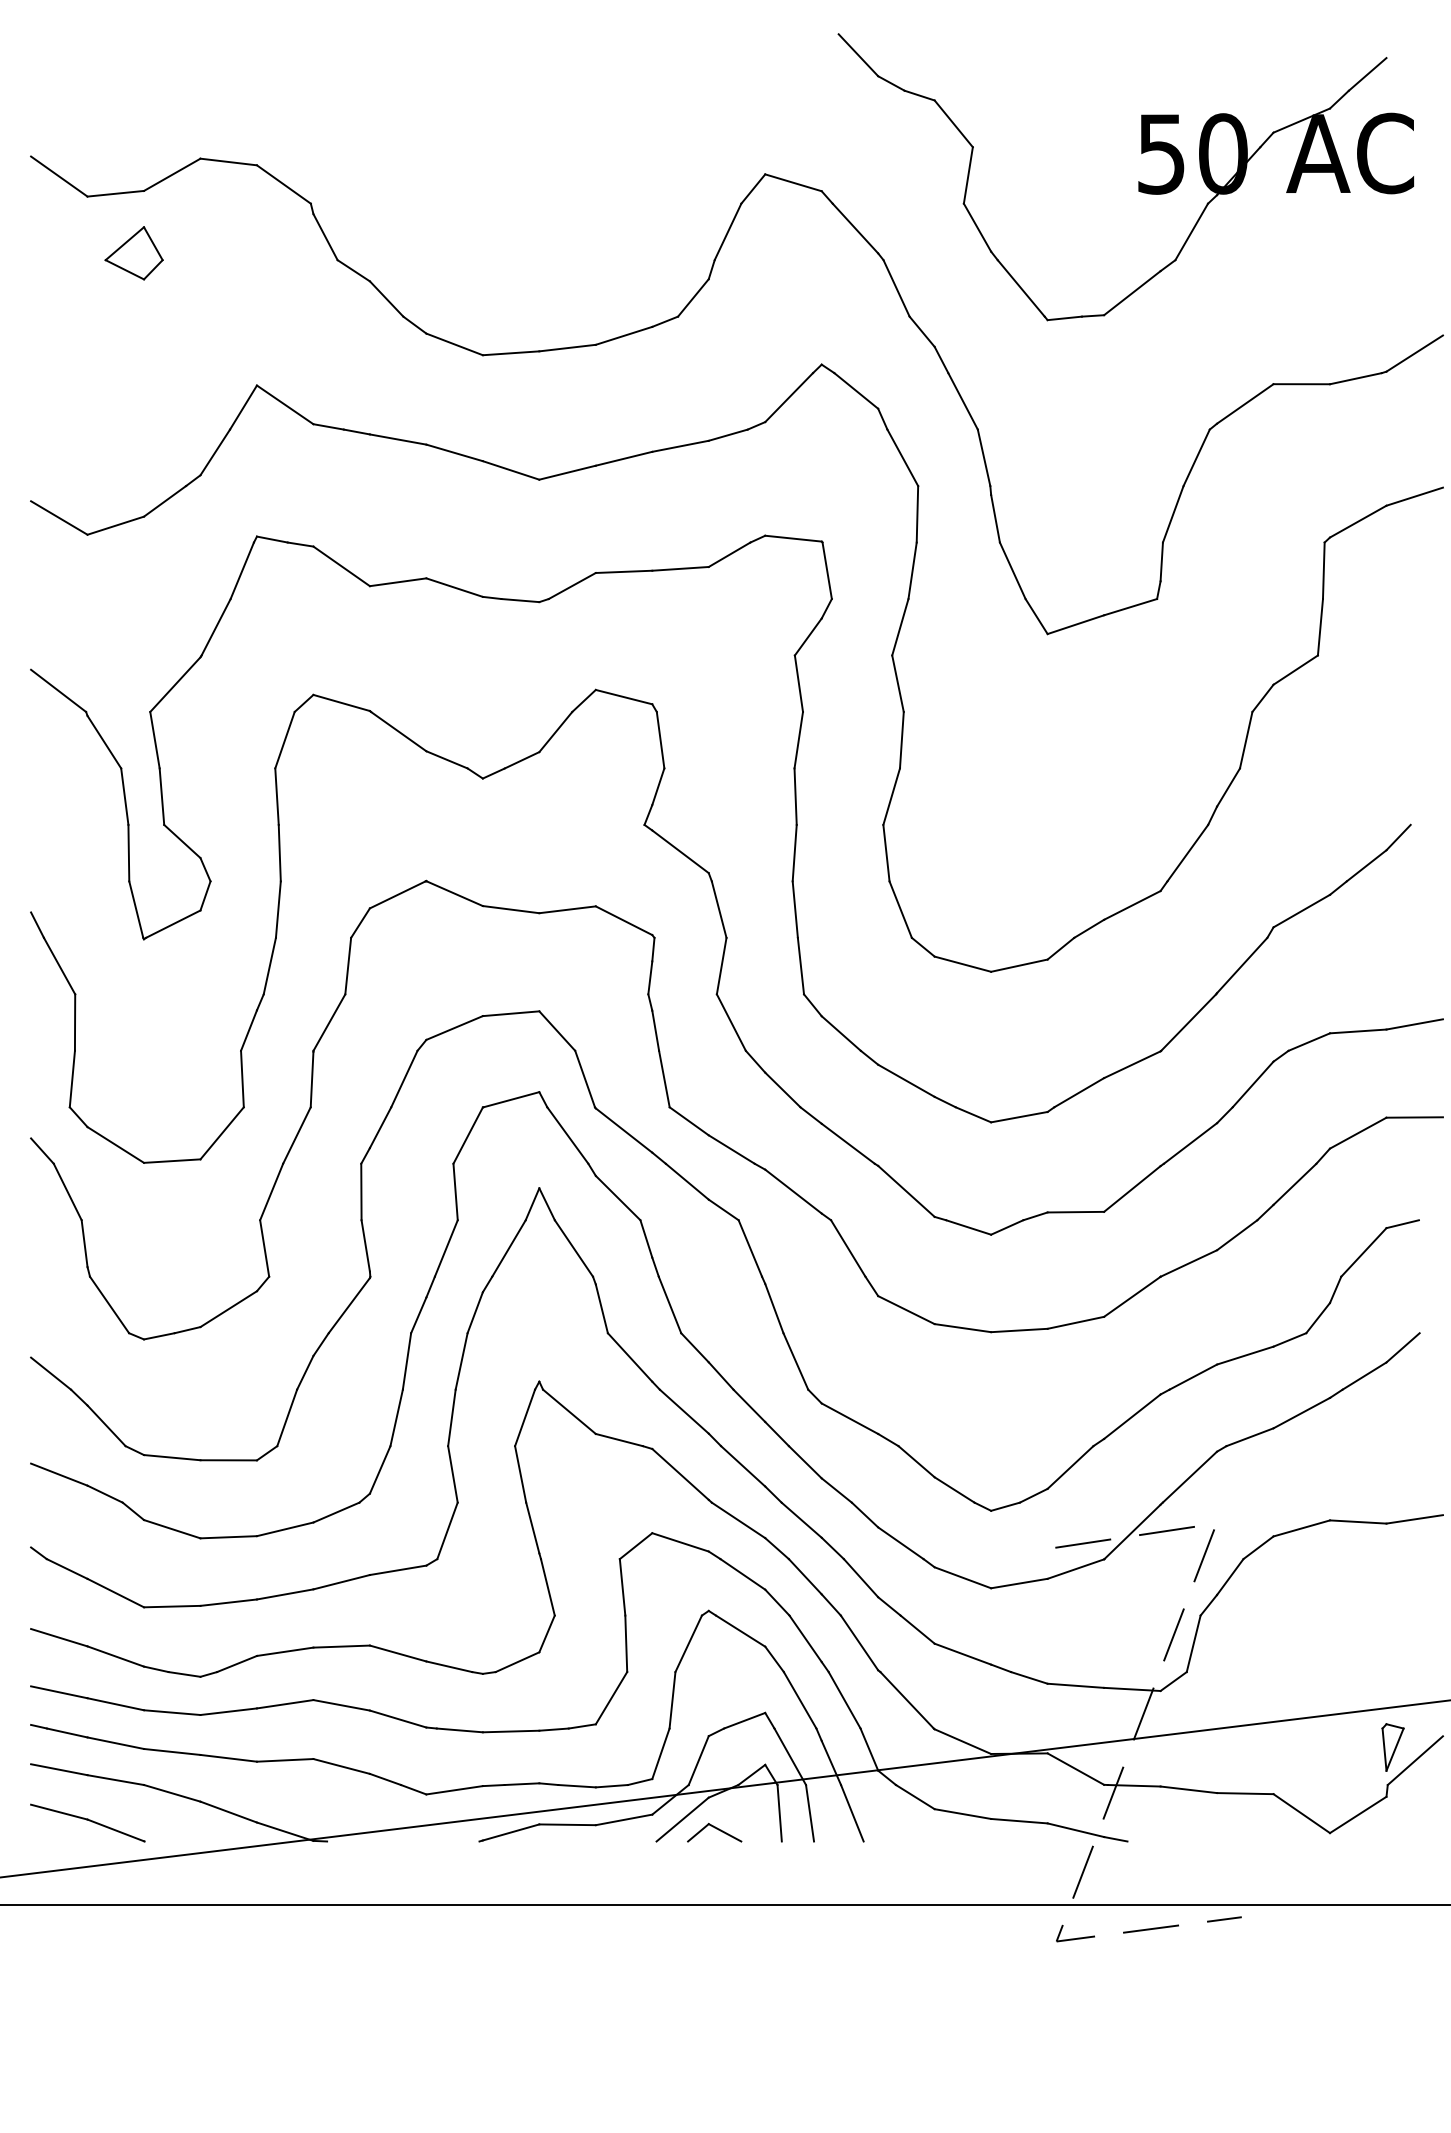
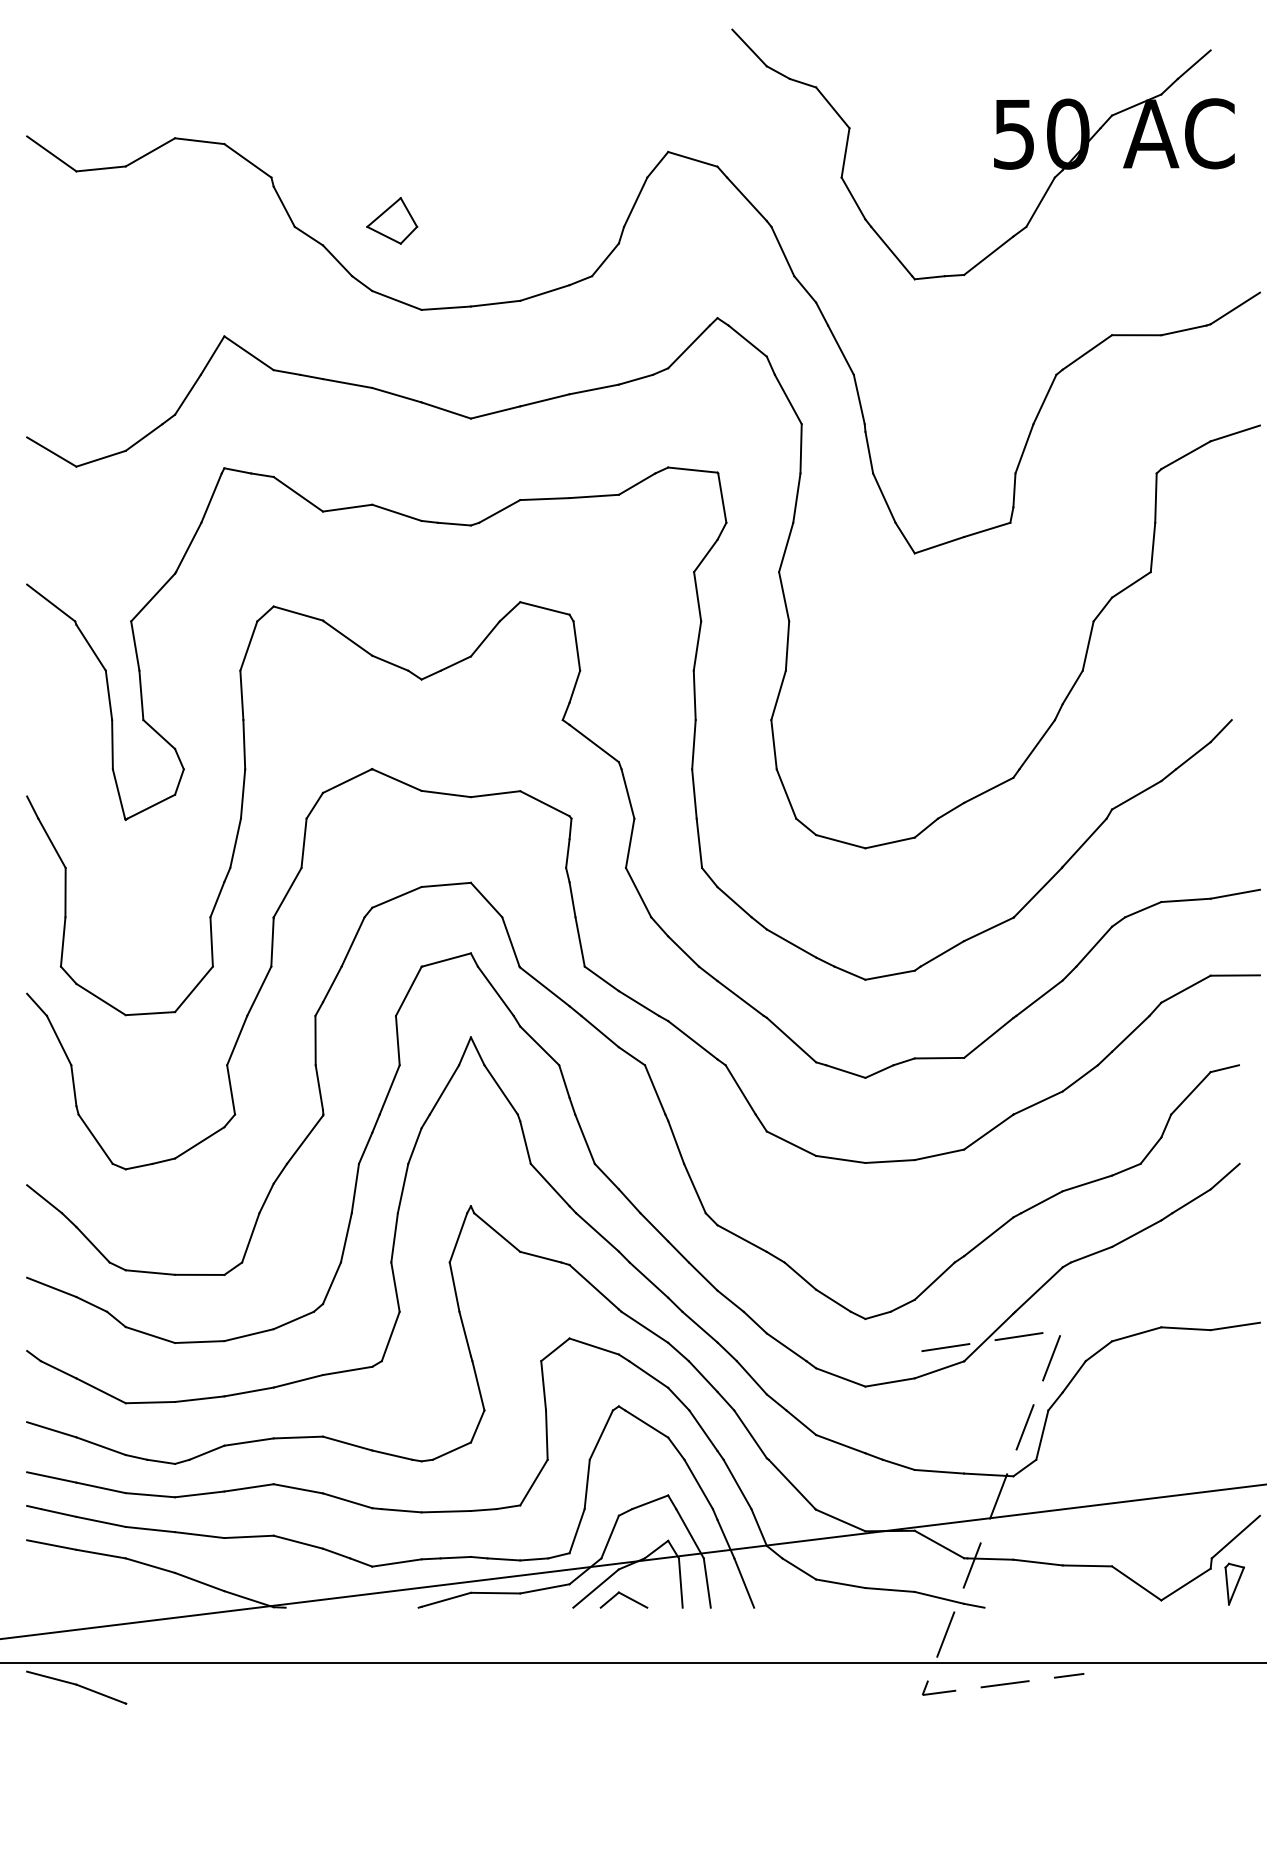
part: (133, 253) -> (391, 221), moved
part: (1392, 1747) -> (1234, 1584), moved
part: (87, 1822) -> (76, 1687), moved

